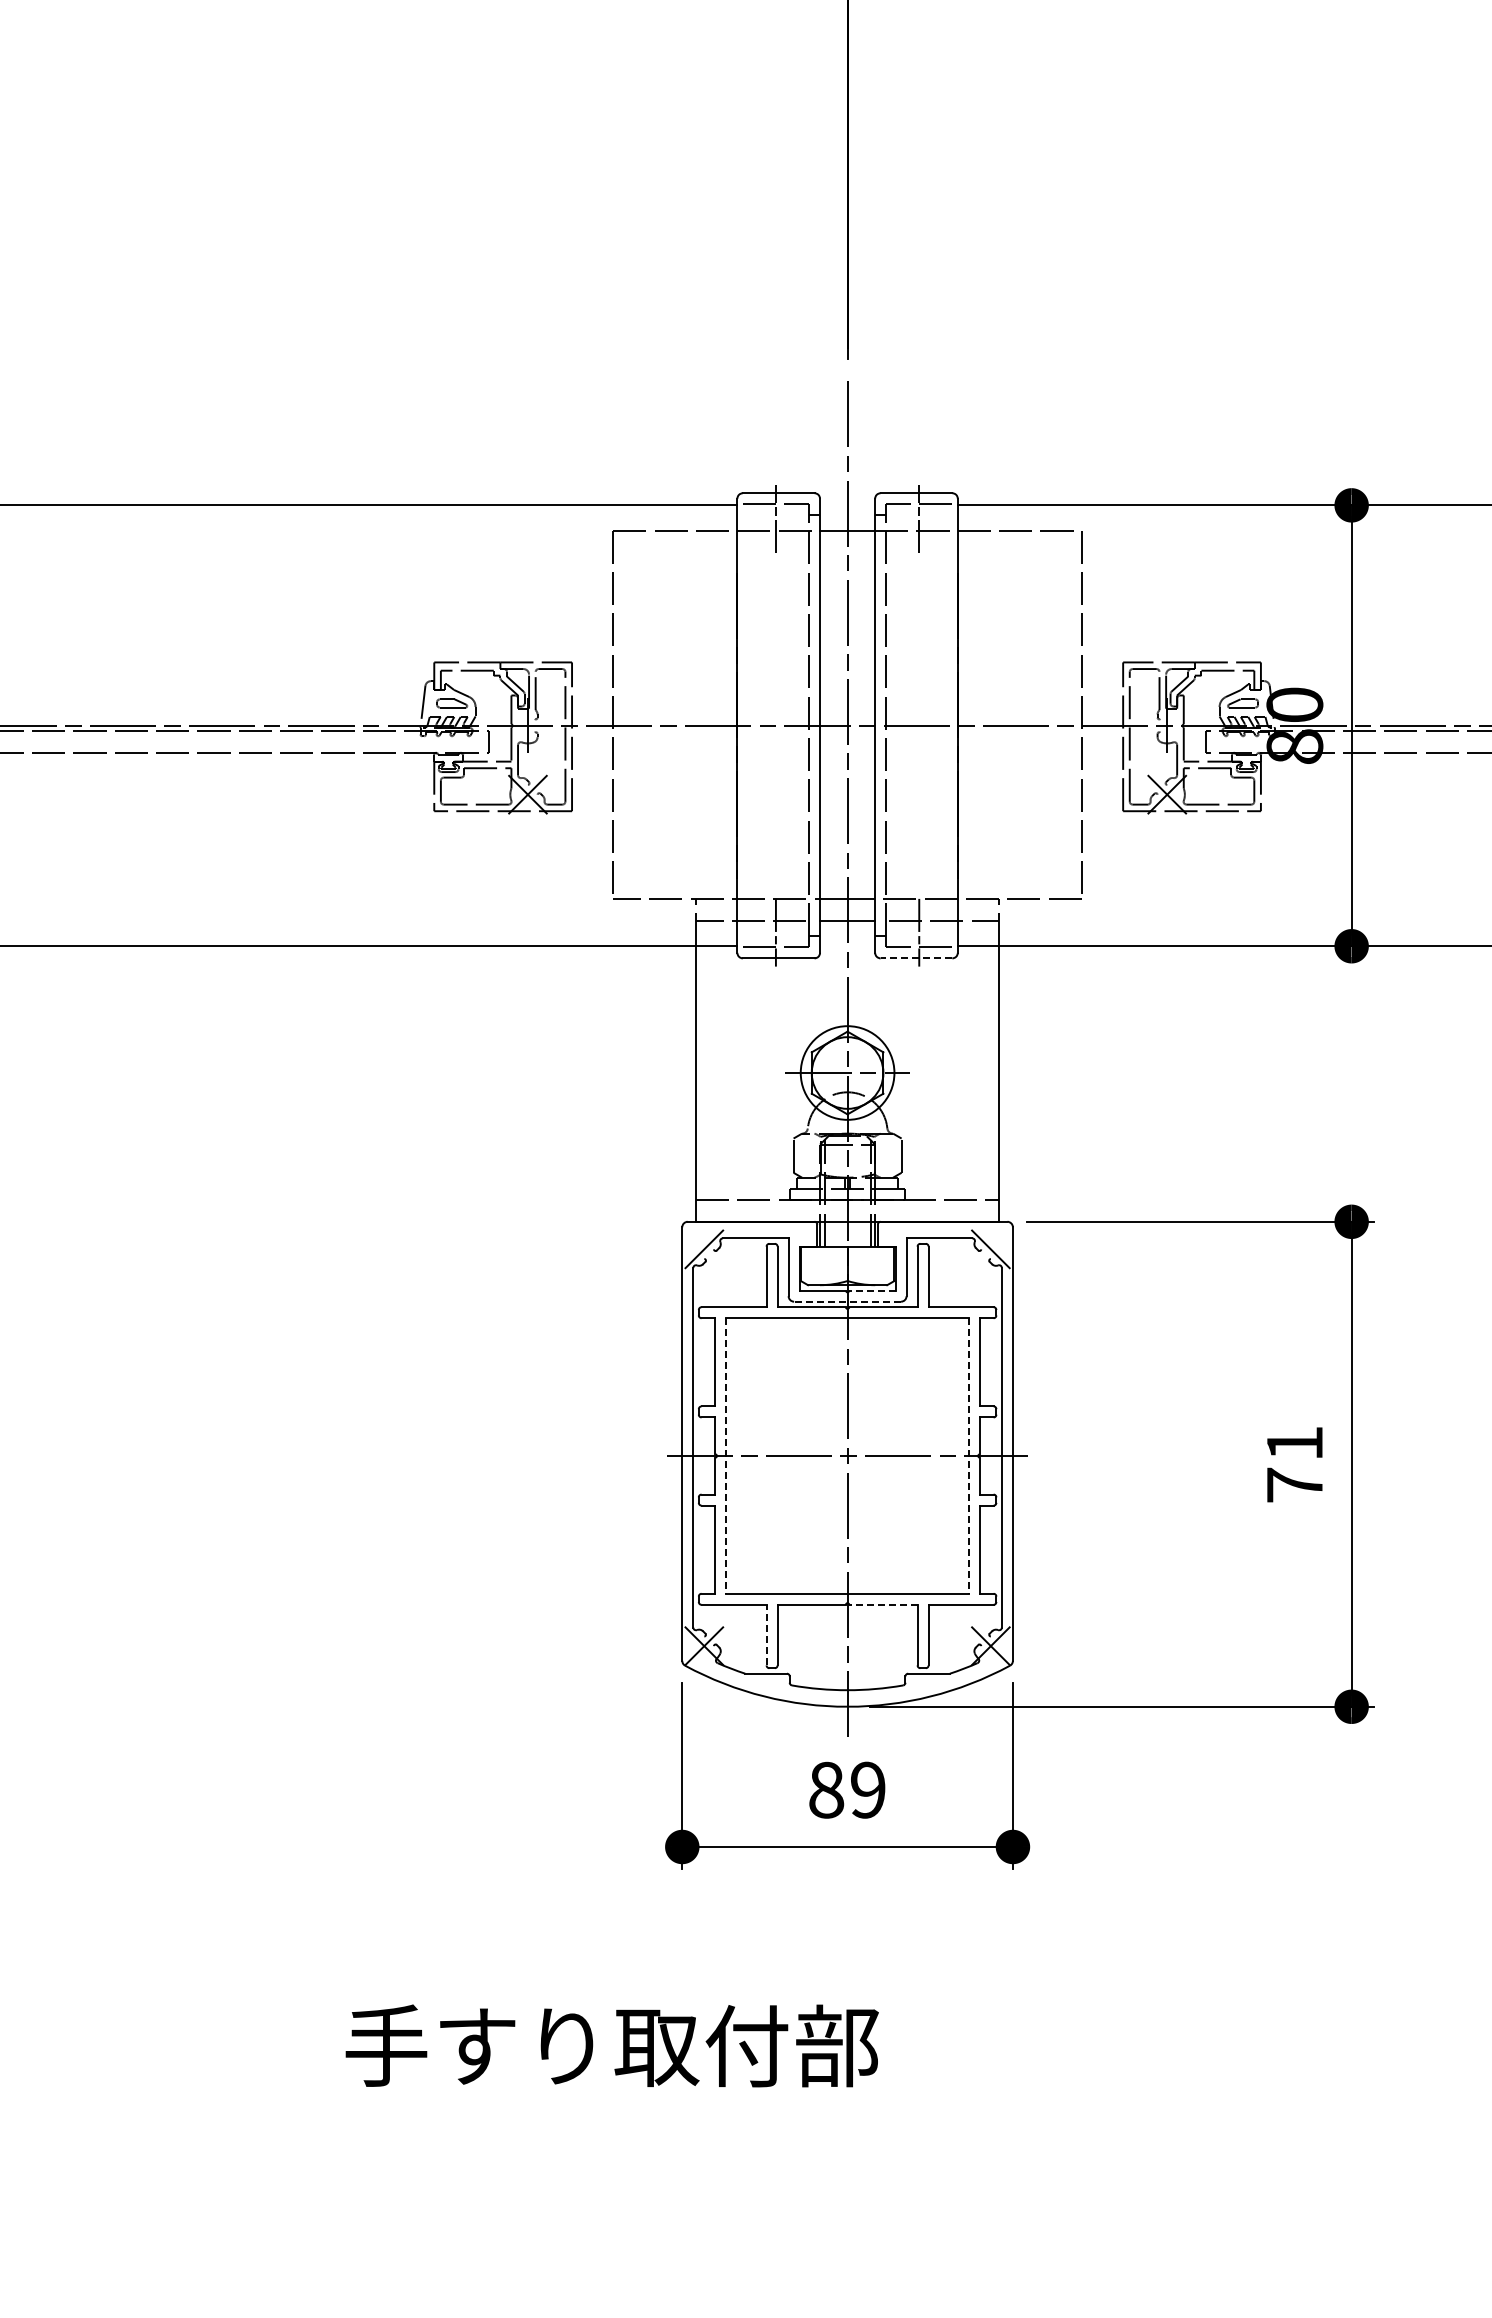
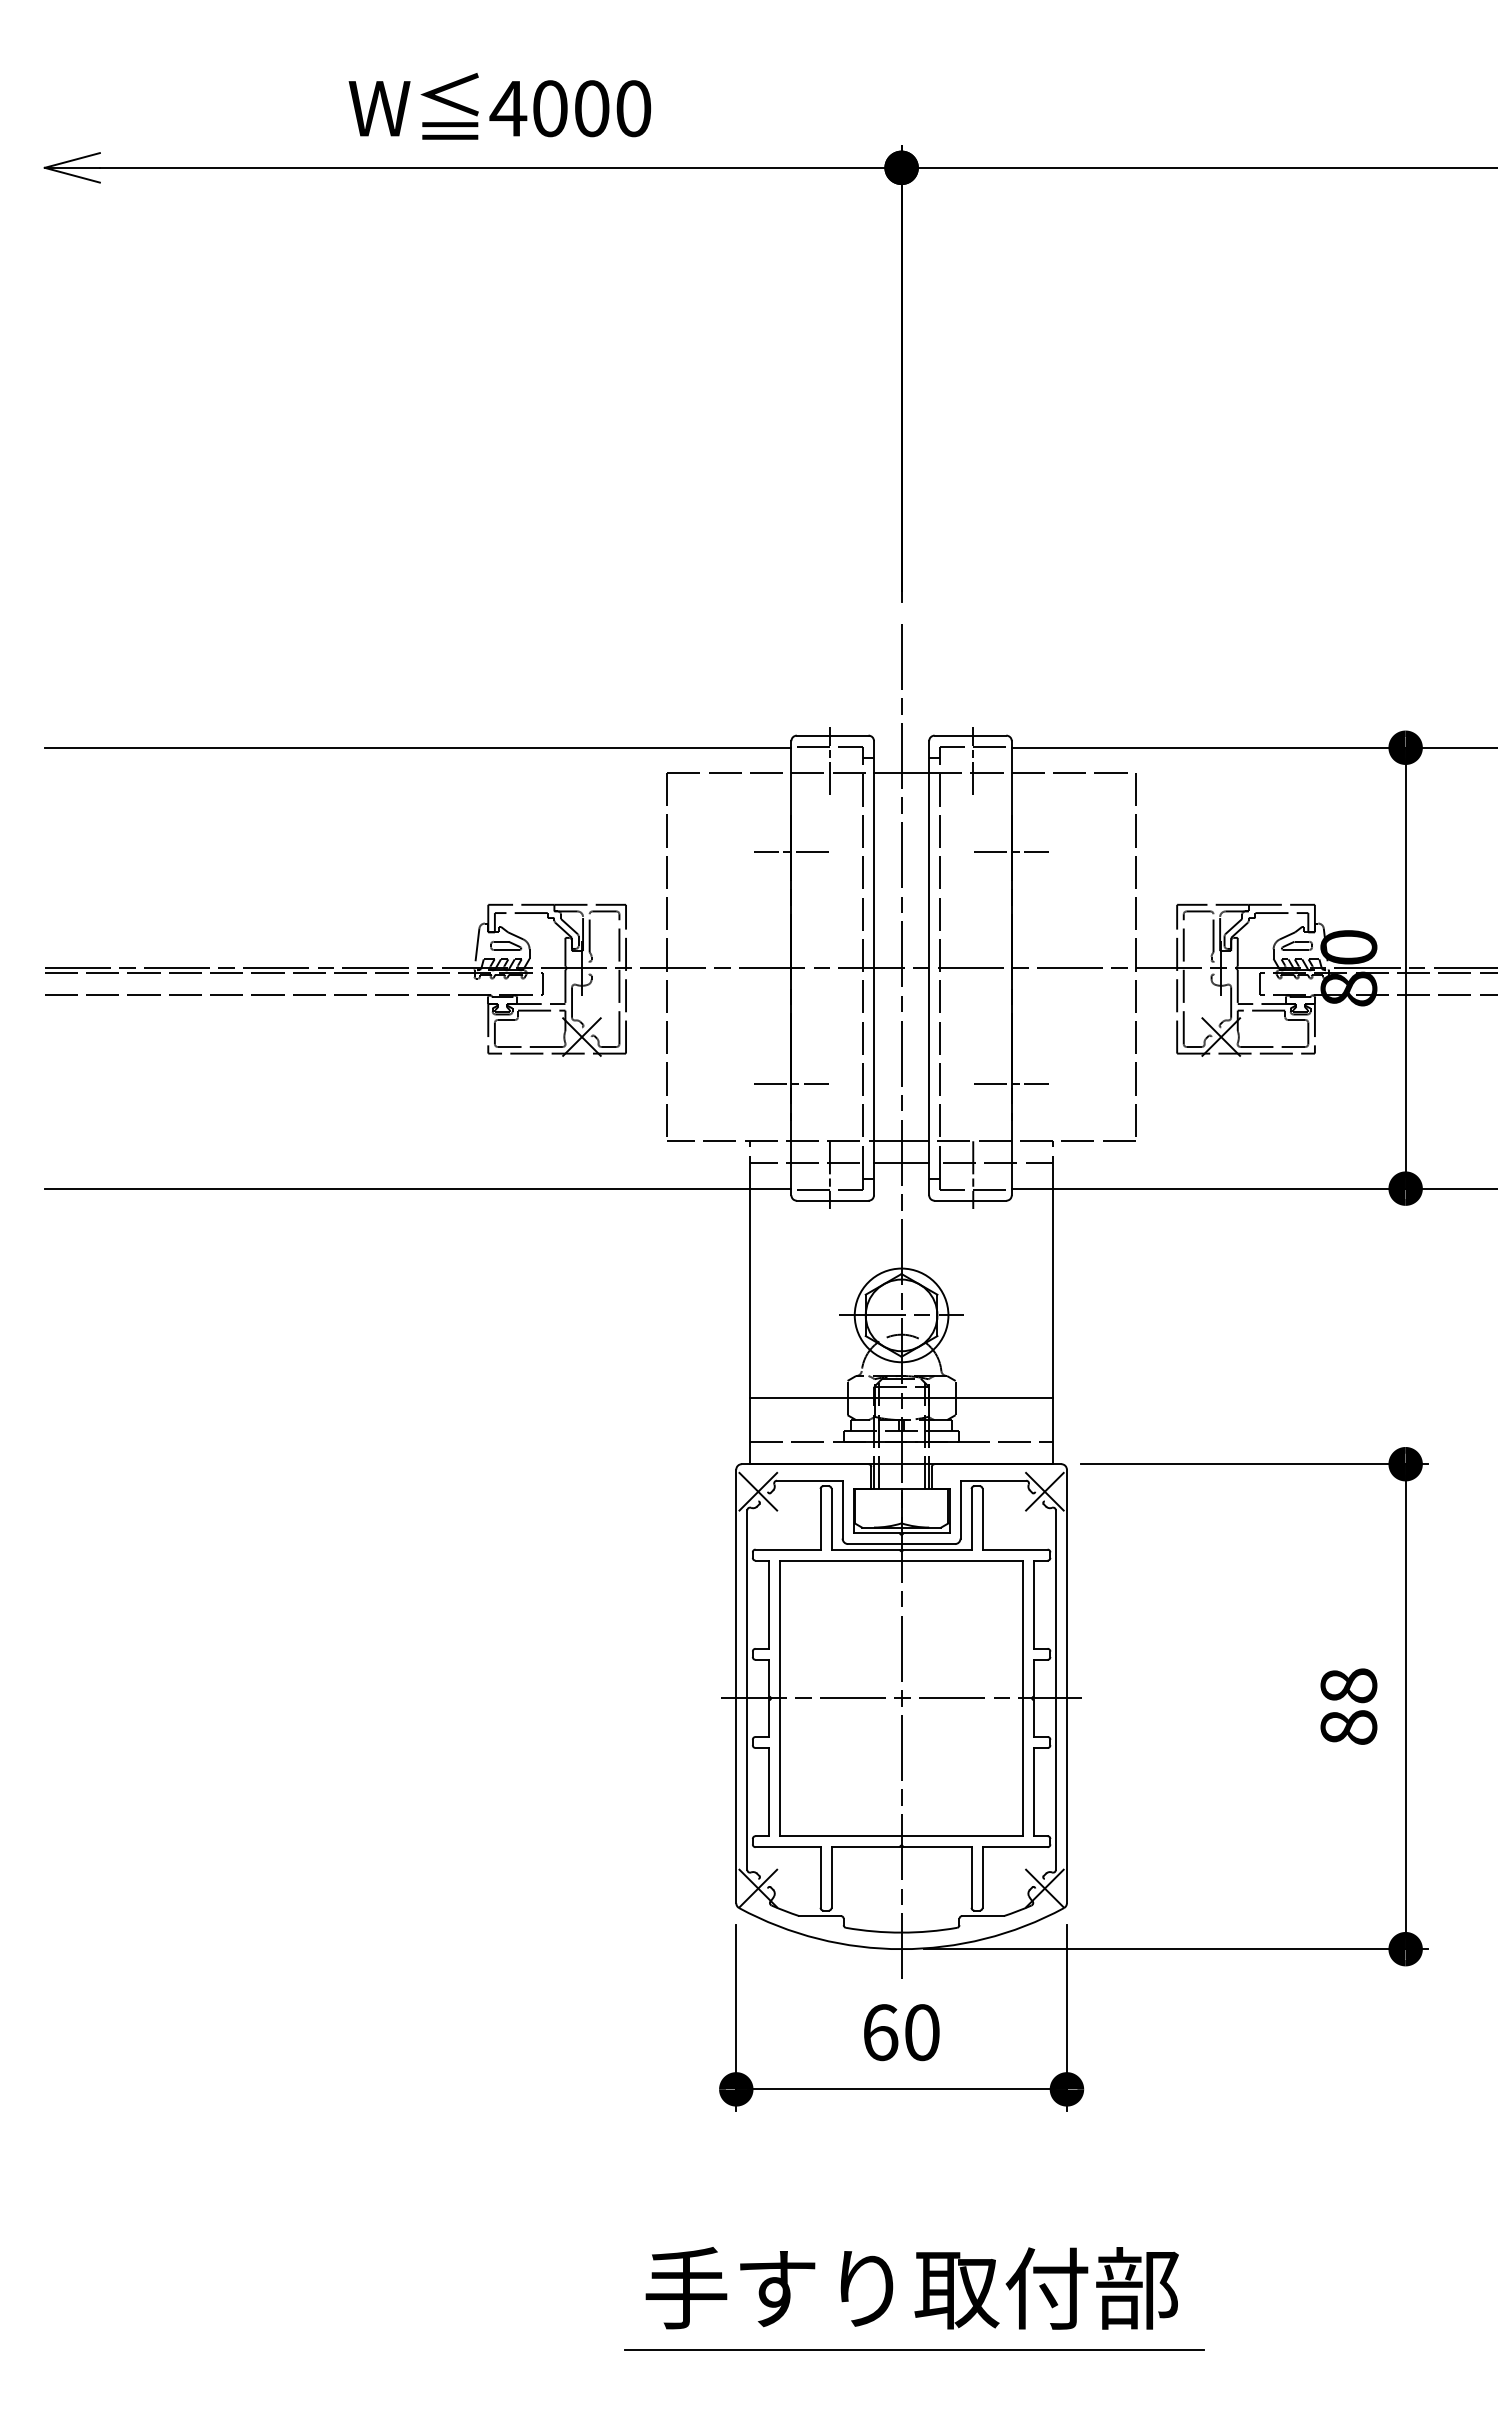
line: (736, 610) -> (790, 852), added
line: (957, 610) -> (1011, 852), added
line: (736, 841) -> (790, 1083), added
line: (957, 841) -> (1011, 1083), added
line: (916, 958) -> (970, 1200), dashed -> solid
line: (847, 1156) -> (901, 1398), added
line: (703, 1249) -> (757, 1491), added
line: (990, 1249) -> (1044, 1491), added
line: (871, 1291) -> (925, 1533), dashed -> solid
line: (847, 1302) -> (901, 1544), dashed -> solid
line: (726, 1456) -> (780, 1698), dashed -> solid
line: (968, 1456) -> (1022, 1698), dashed -> solid
text: (1294, 1464) -> (1348, 1706), 71 -> 88
line: (882, 1605) -> (936, 1847), dashed -> solid
line: (766, 1635) -> (820, 1877), dashed -> solid
text: (847, 1790) -> (901, 2032), 89 -> 60
text: (611, 2046) -> (911, 2288), moved
line: (860, 2107) -> (914, 2349), added

